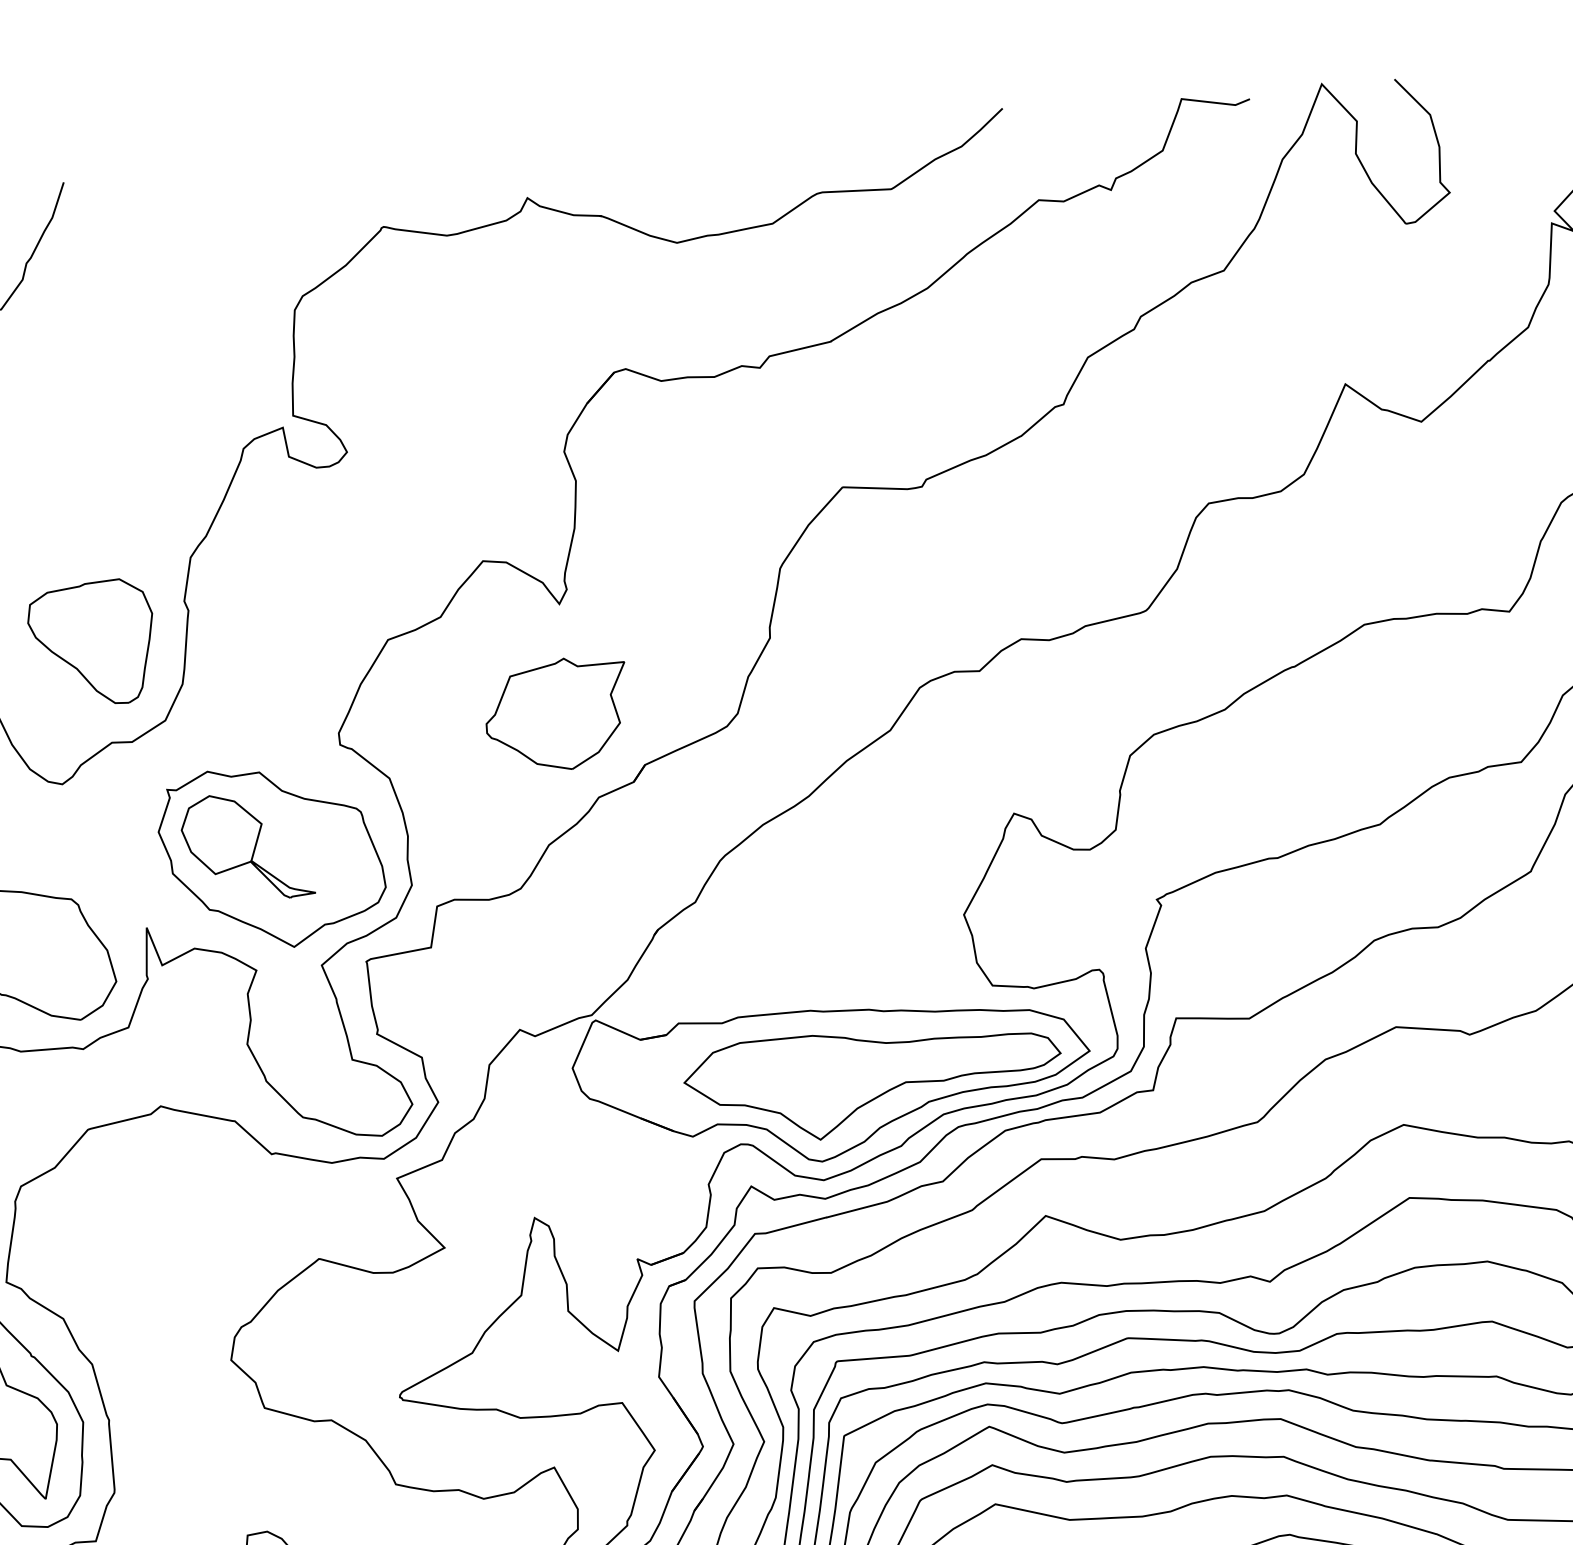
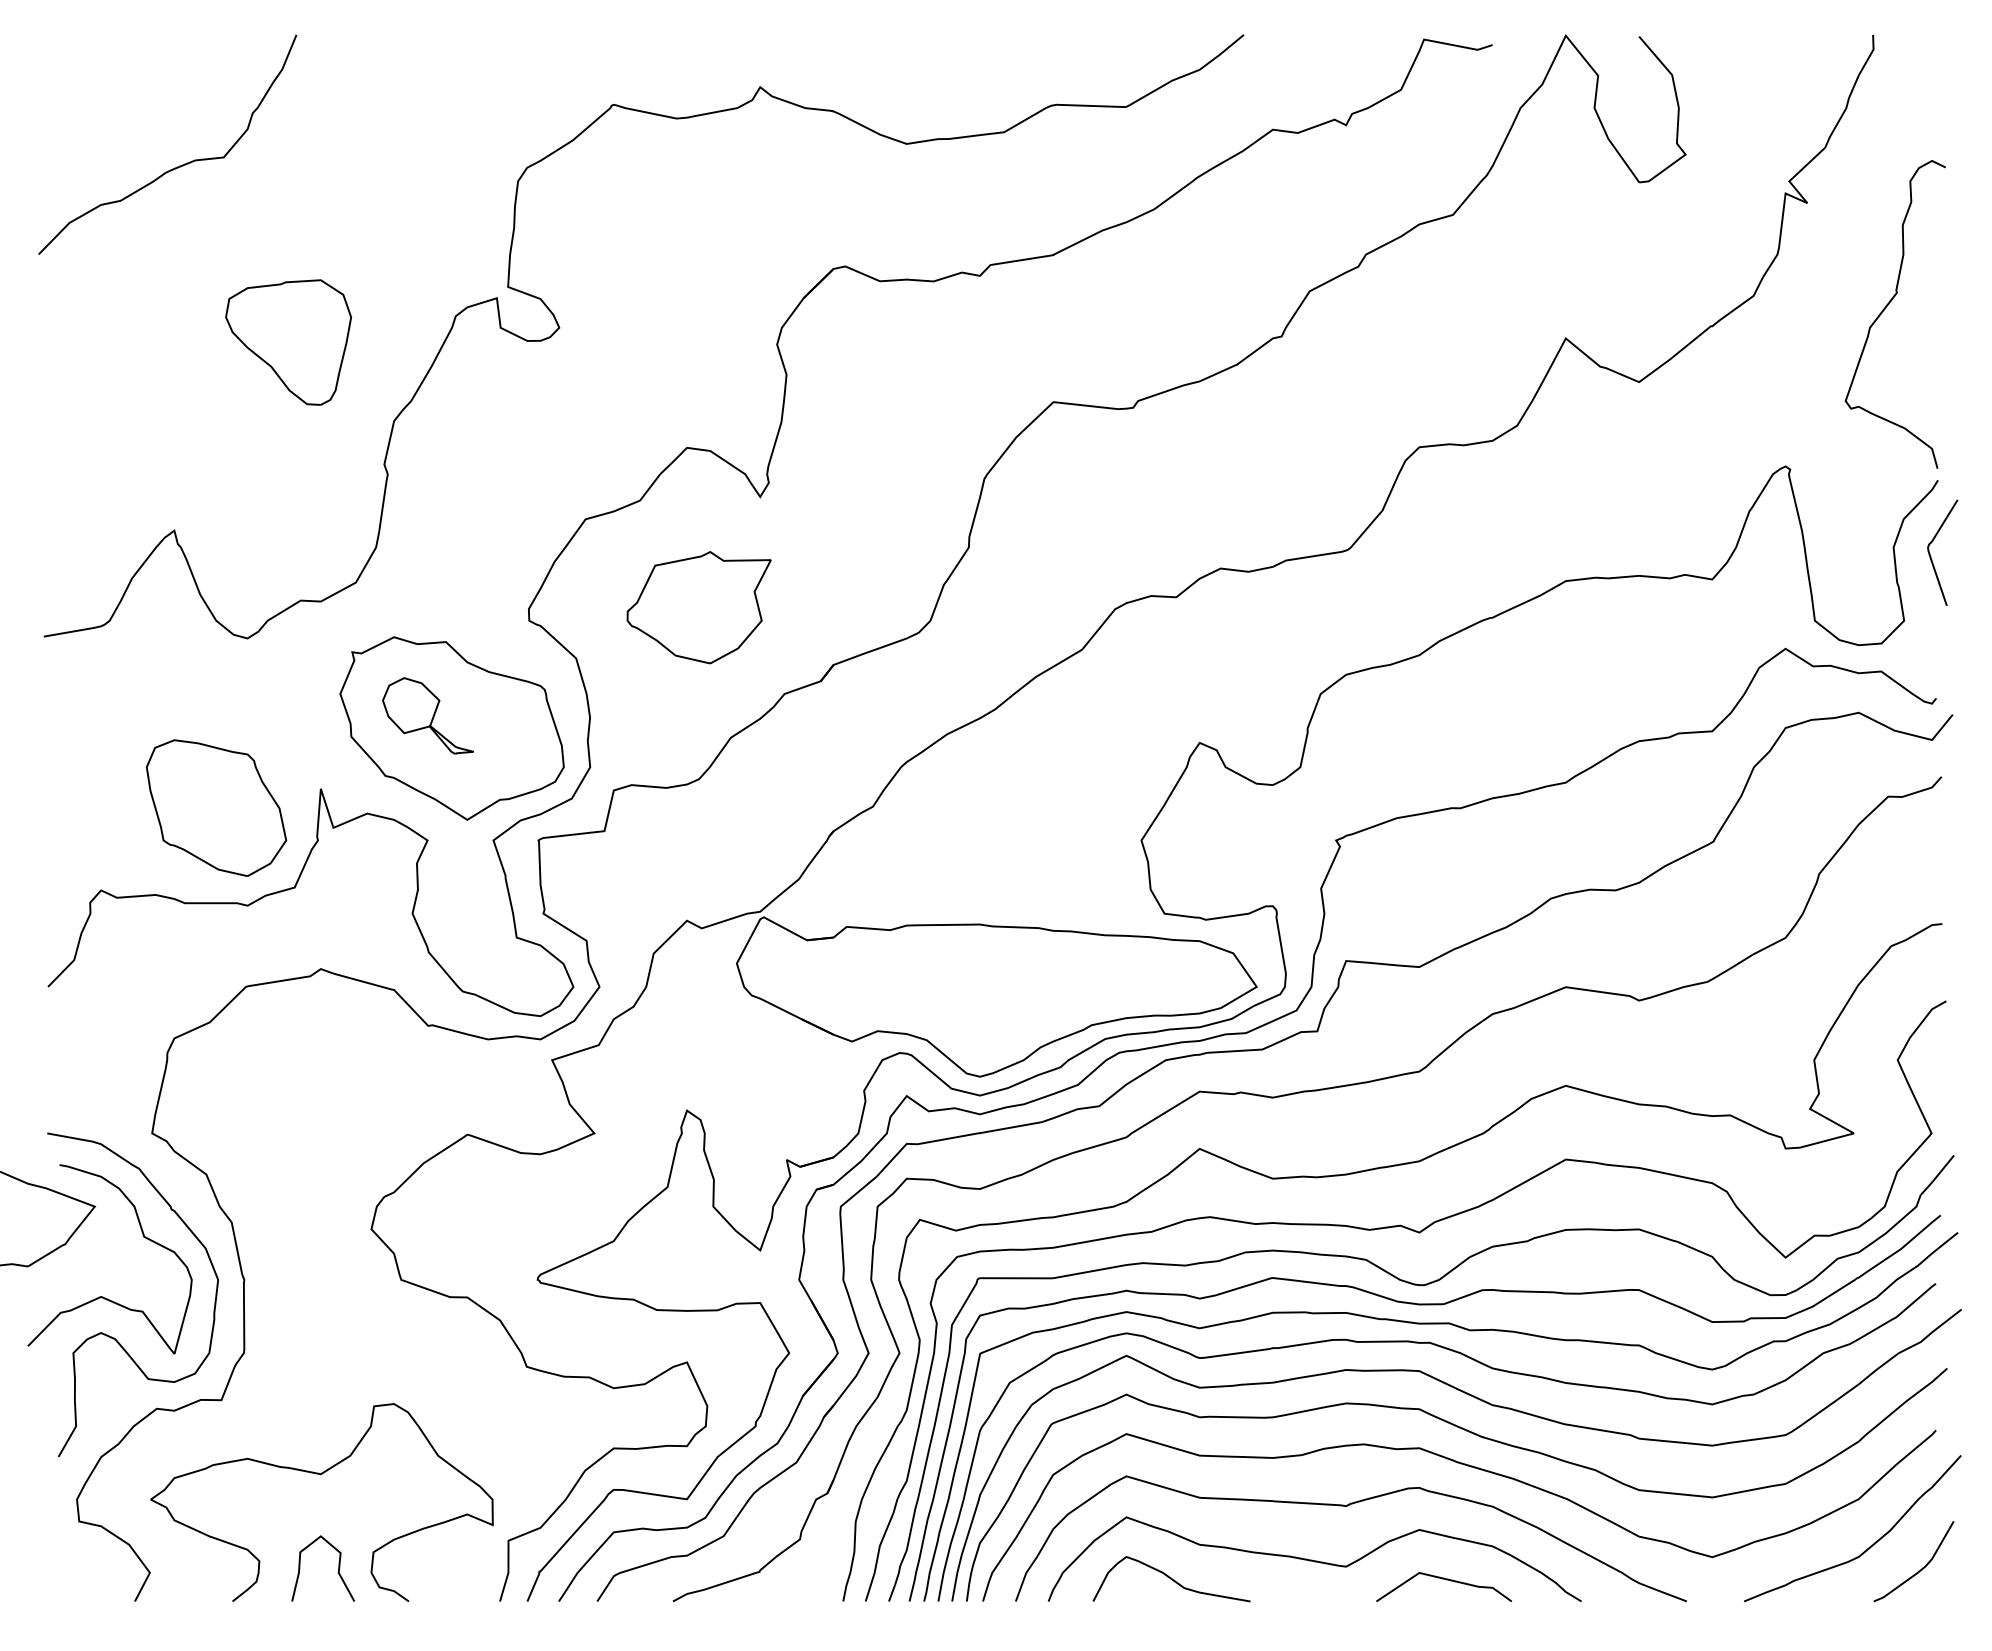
part: (92, 643) -> (288, 342), moved
part: (556, 714) -> (698, 607), moved
part: (246, 846) -> (427, 715), size x0.7
part: (873, 1083) -> (1037, 1002), removed

